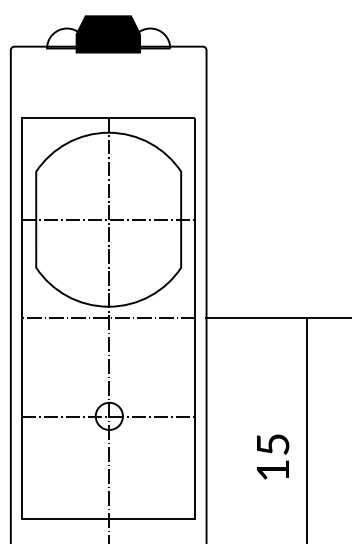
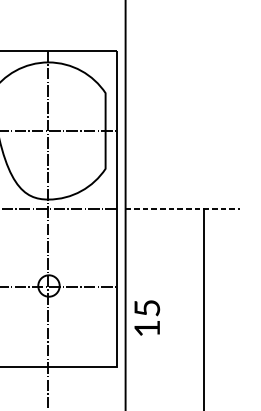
line: (279, 318) -> (183, 208), solid -> dashed
text: (273, 456) -> (147, 317), moved

